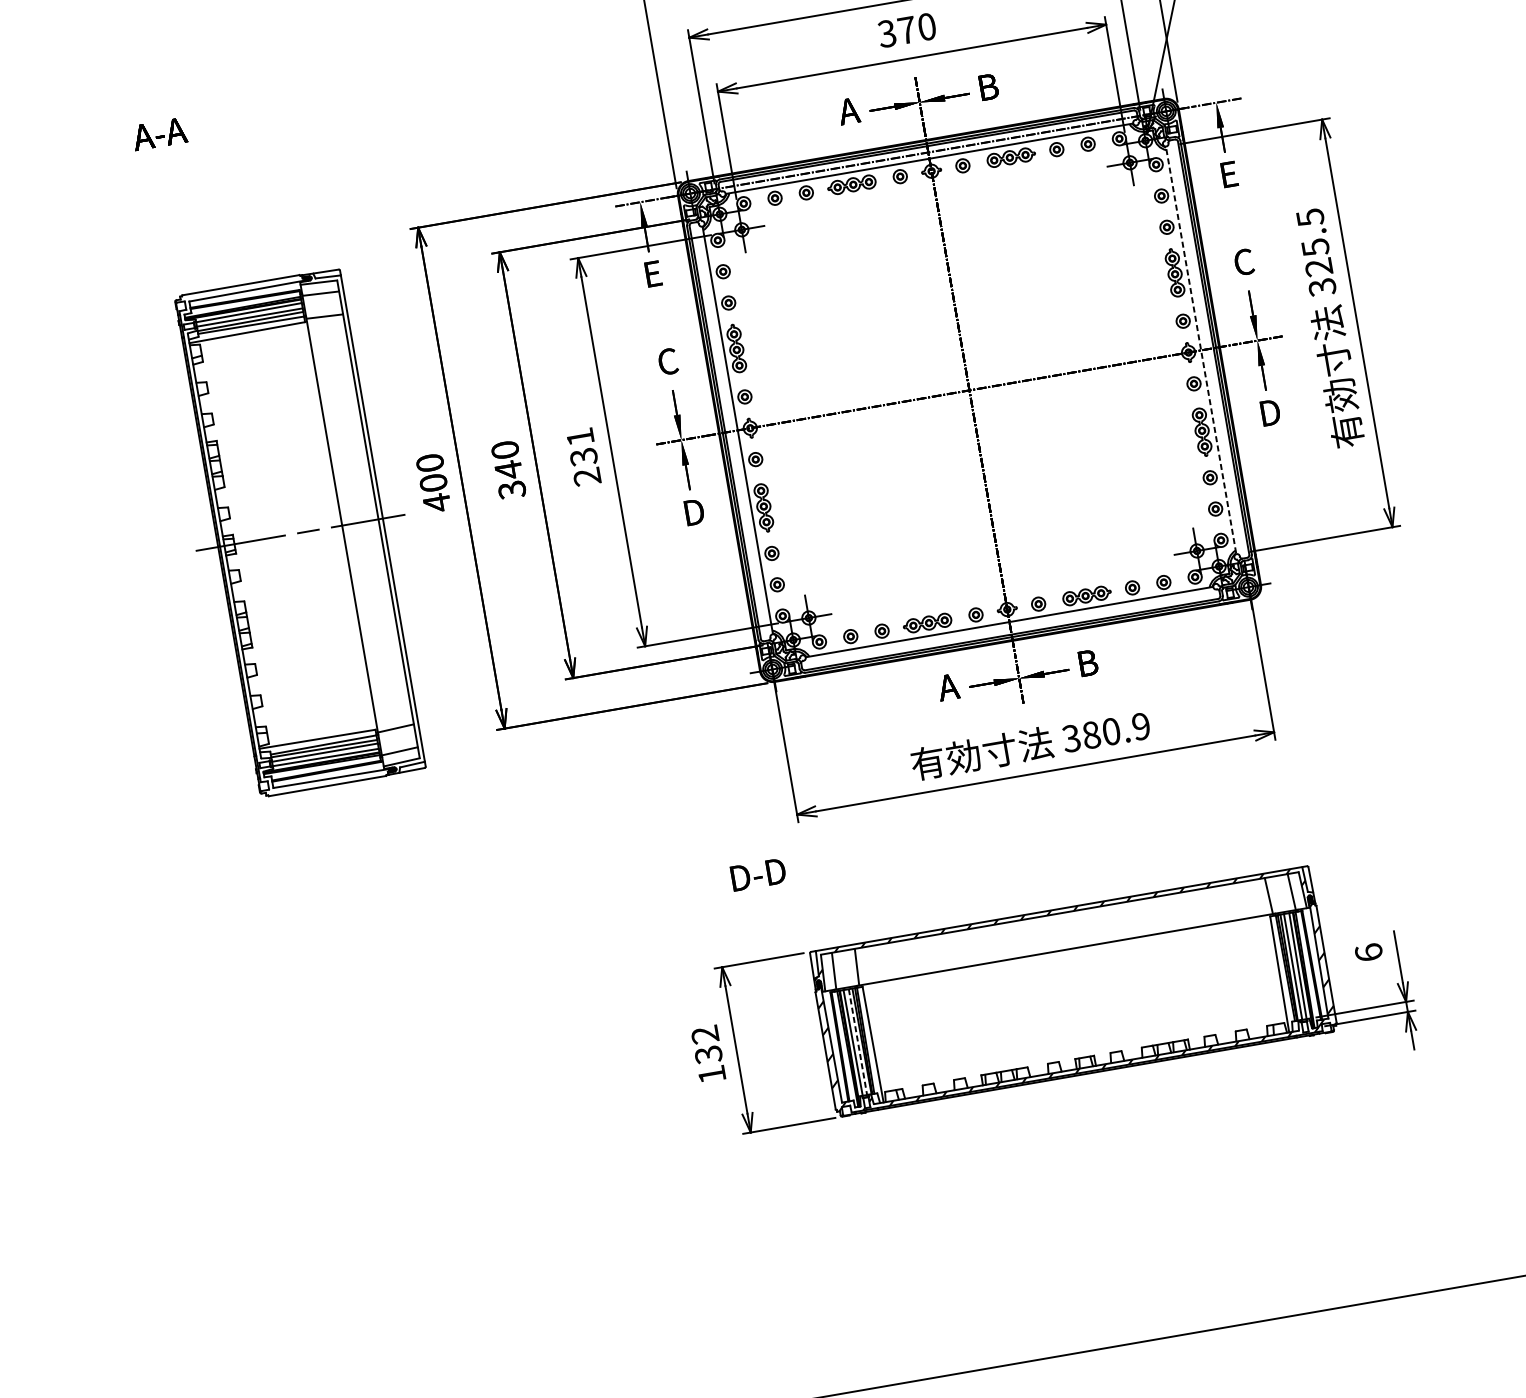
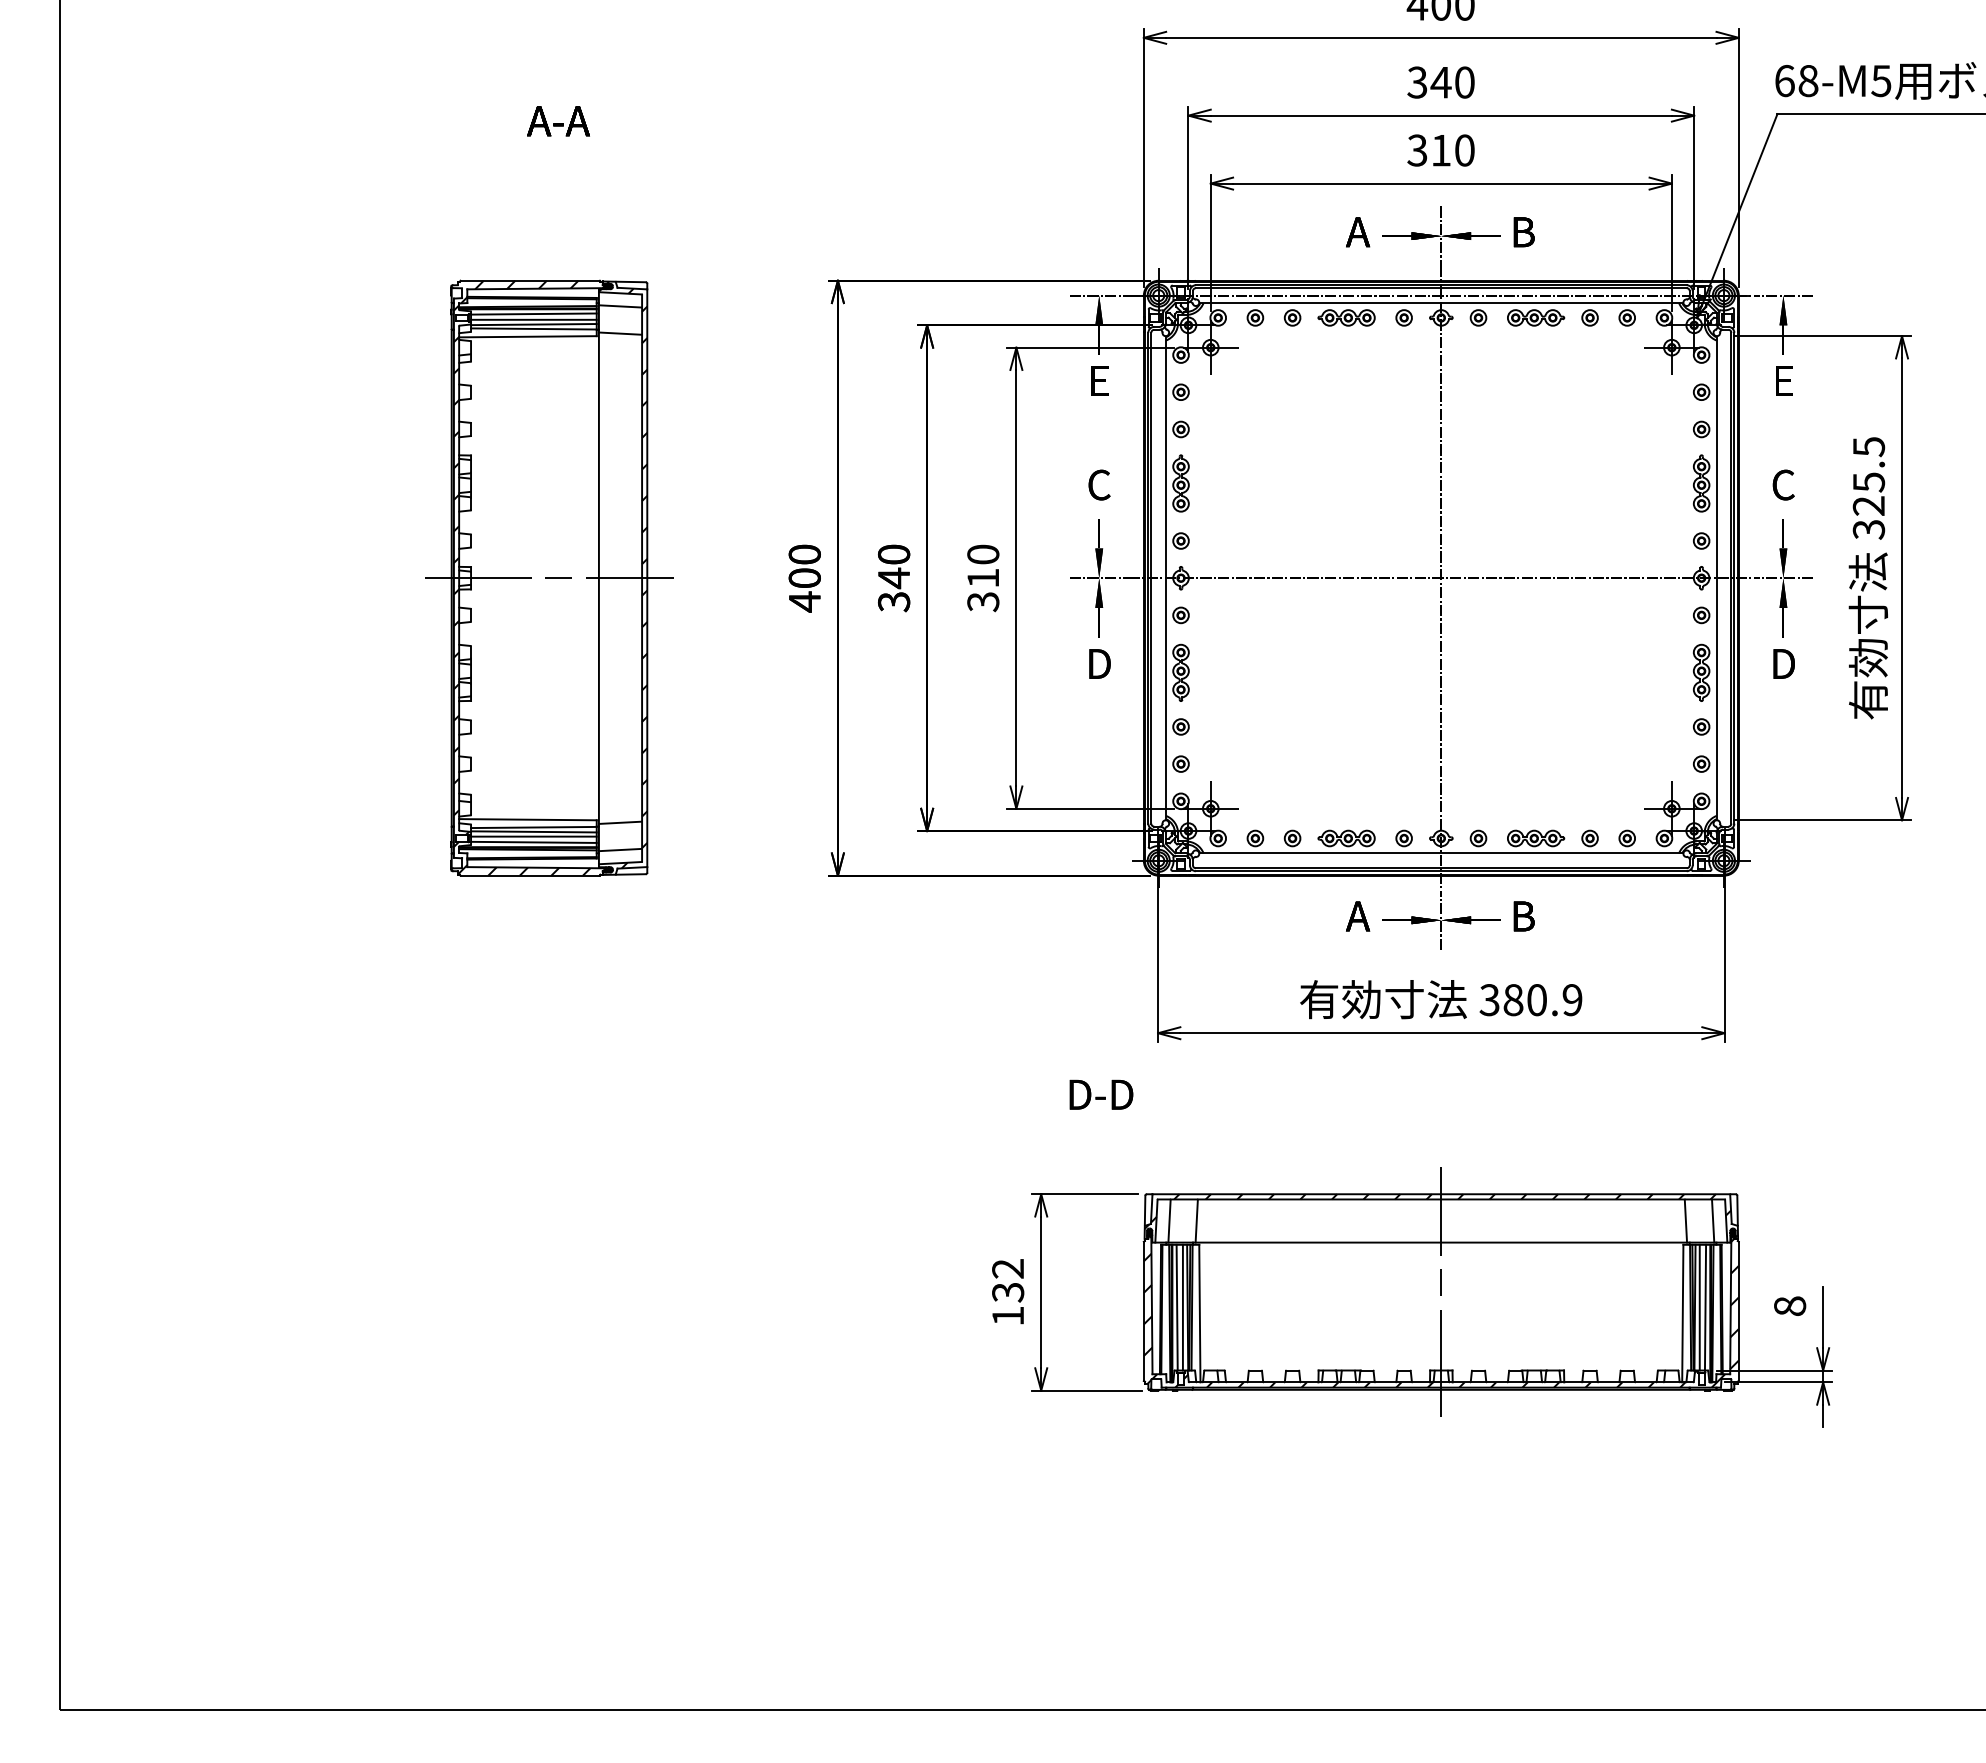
text: (907, 30) -> (1441, 150), 370 -> 310
line: (1201, 350) -> (1716, 578), dashed -> solid
text: (584, 457) -> (983, 578), 231 -> 310
part: (300, 532) -> (549, 577), moved
text: (1369, 951) -> (1790, 1305), 6 -> 8
line: (1073, 990) -> (1441, 1291), added
line: (857, 1042) -> (1182, 1307), dashed -> solid

